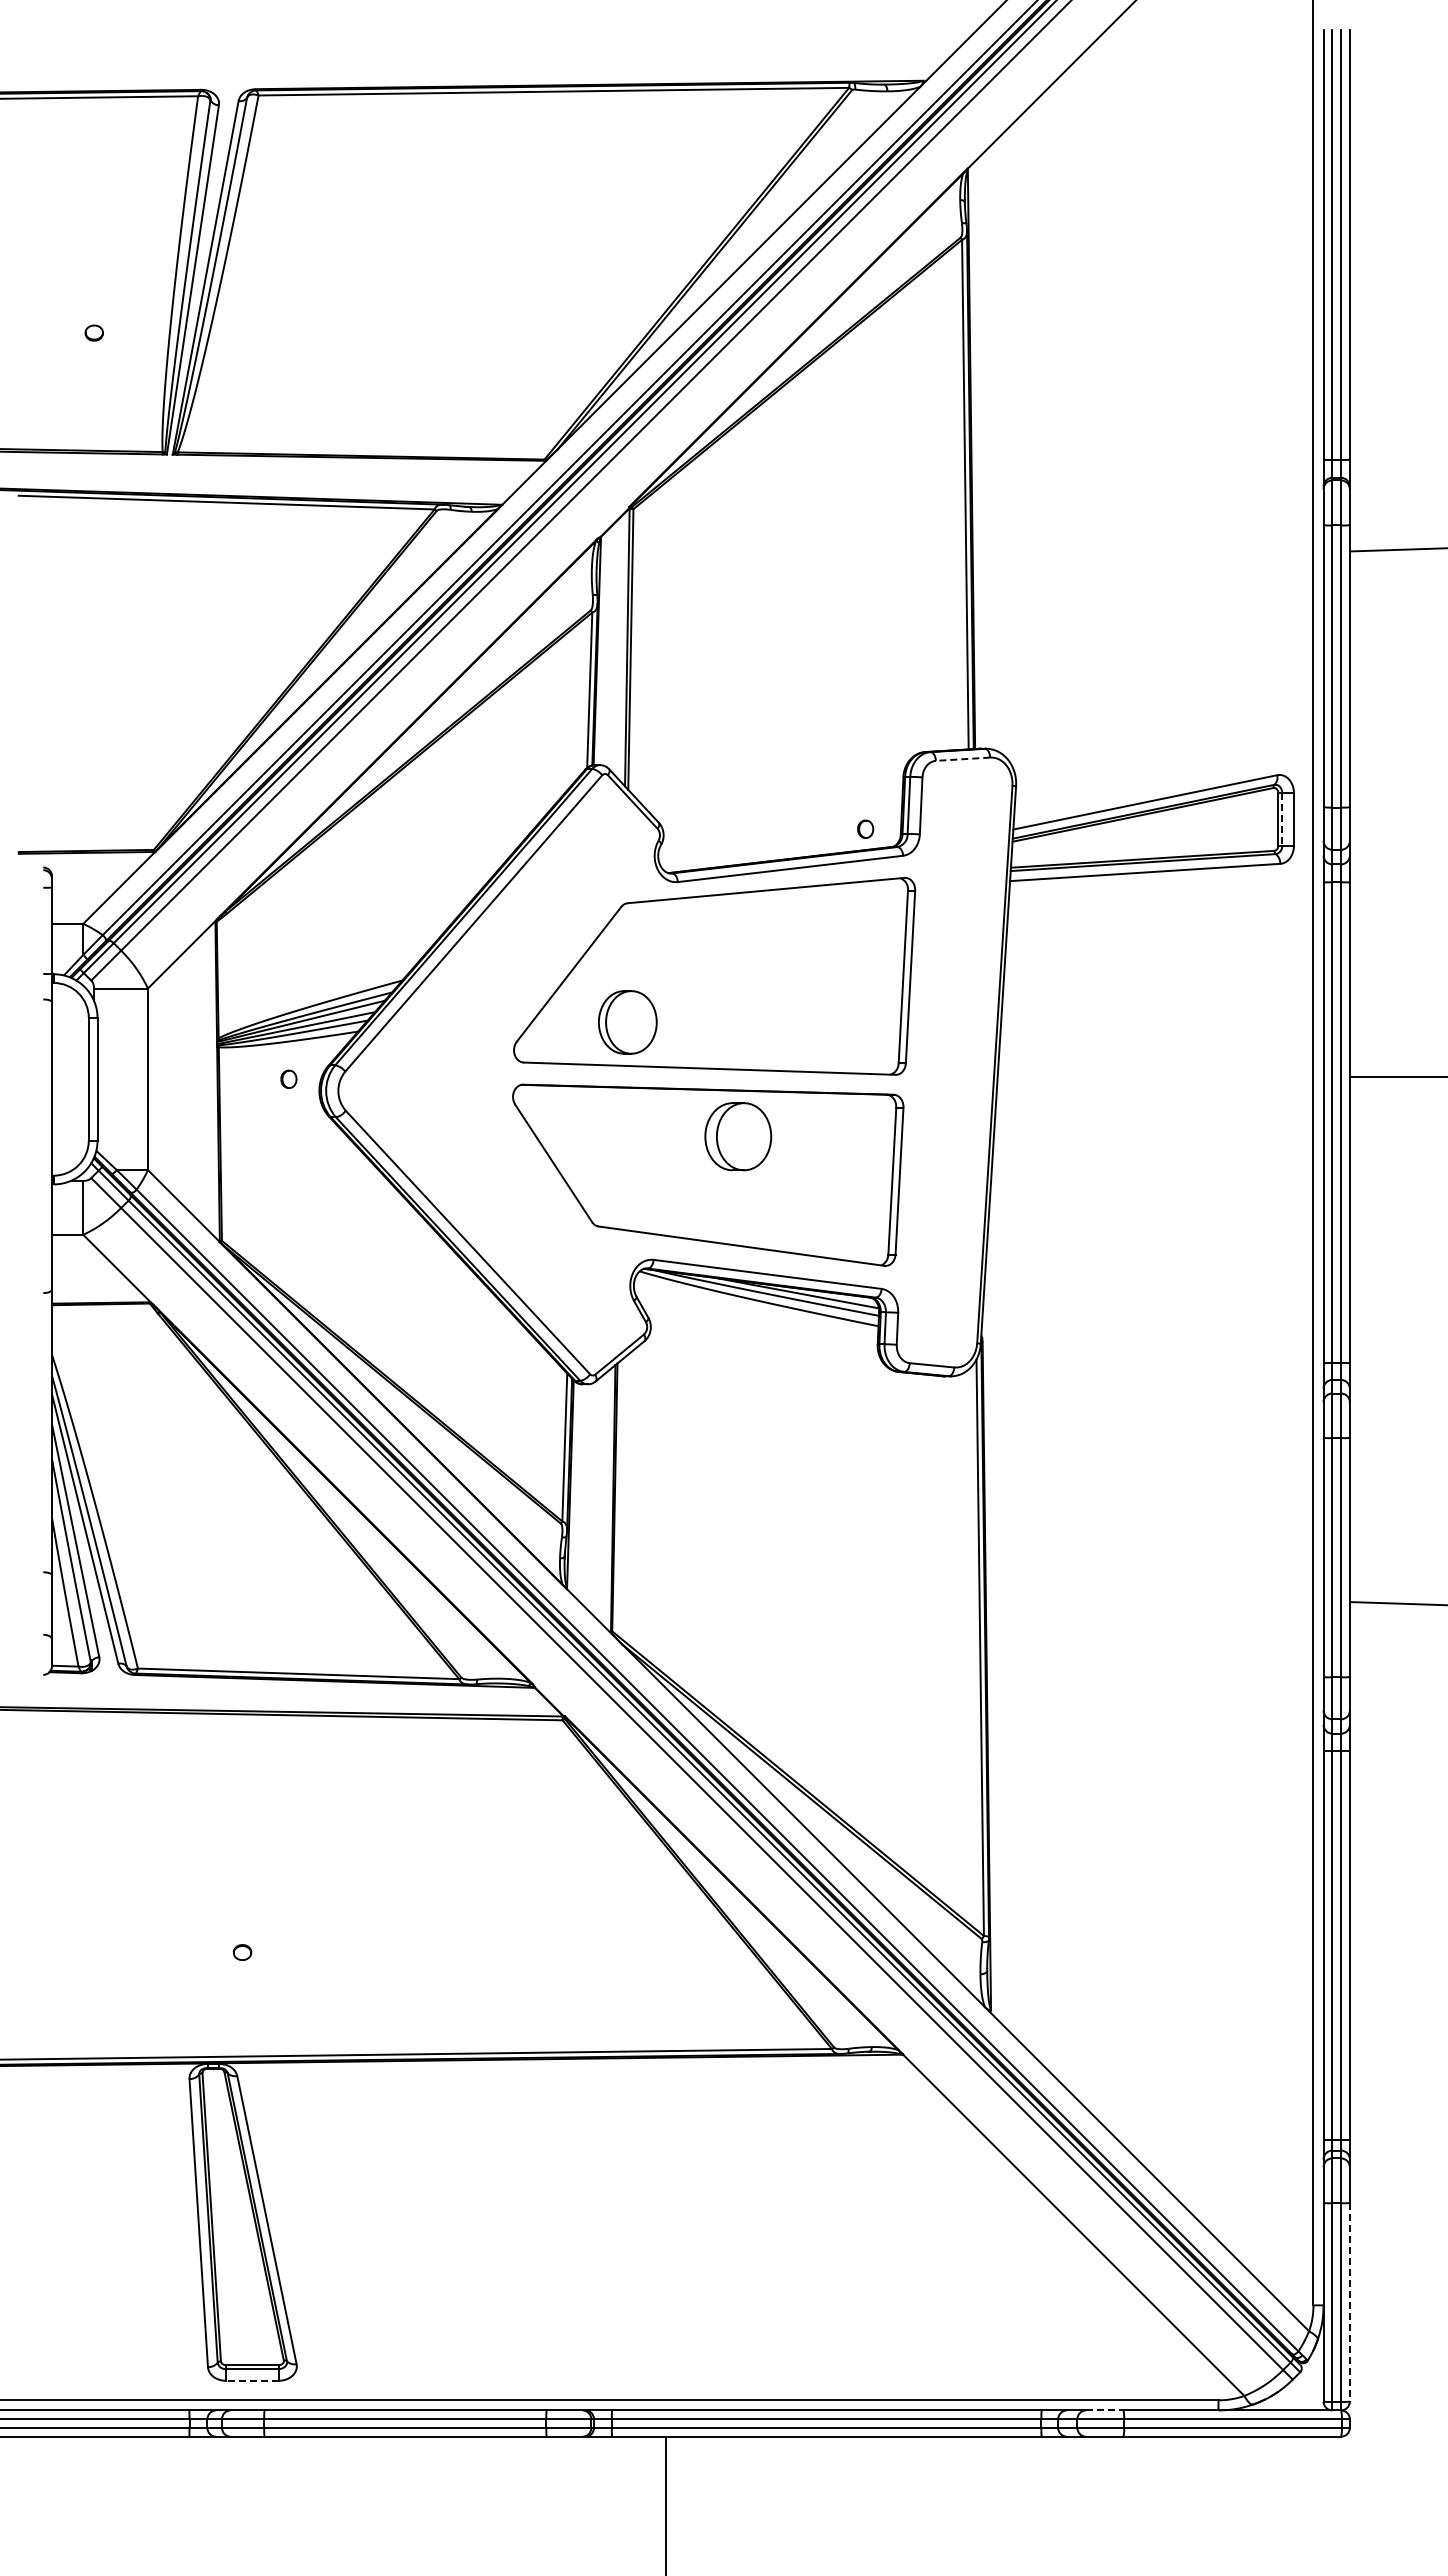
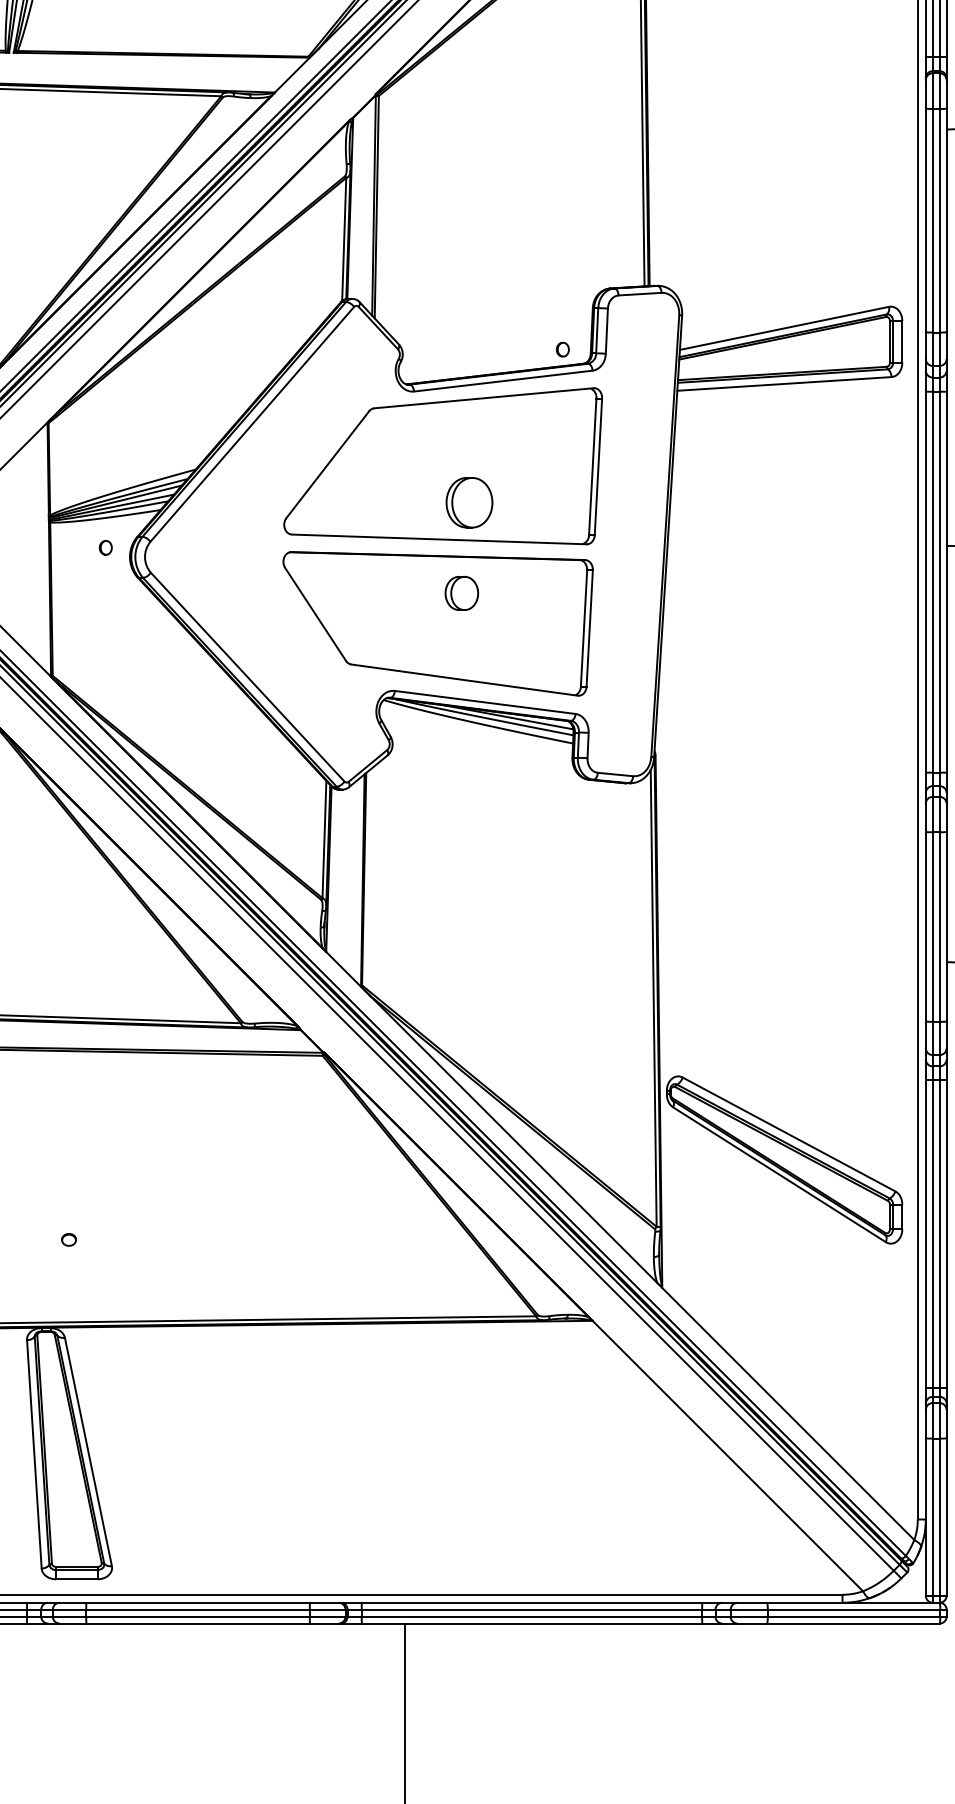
line: (962, 759) -> (639, 294), dashed -> solid
line: (1282, 819) -> (893, 341), dashed -> solid
part: (627, 1022) -> (469, 502), moved
part: (737, 1136) -> (461, 593), size x0.62
part: (1145, 1851) -> (784, 1159), added
line: (1349, 2302) -> (946, 1517), dashed -> solid
line: (251, 2380) -> (76, 1579), dashed -> solid
line: (1104, 2410) -> (752, 1602), dashed -> solid

